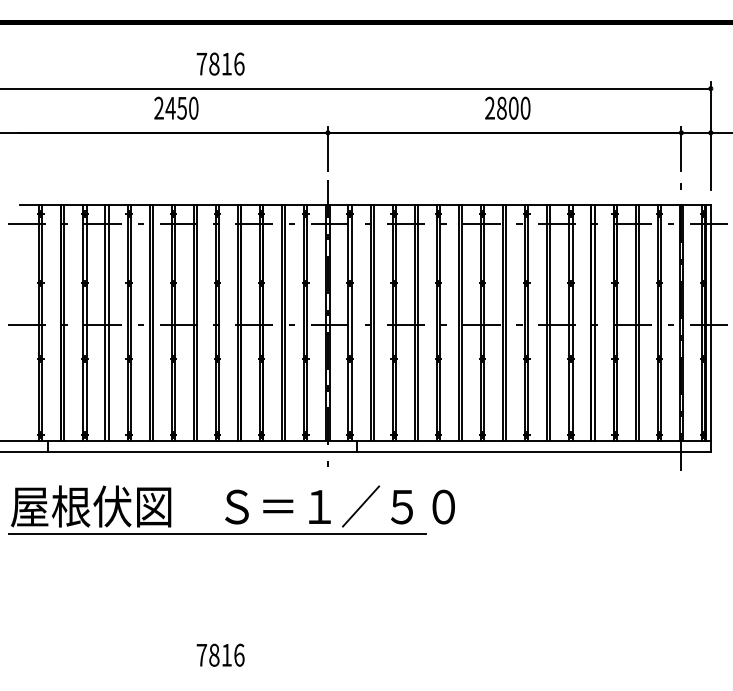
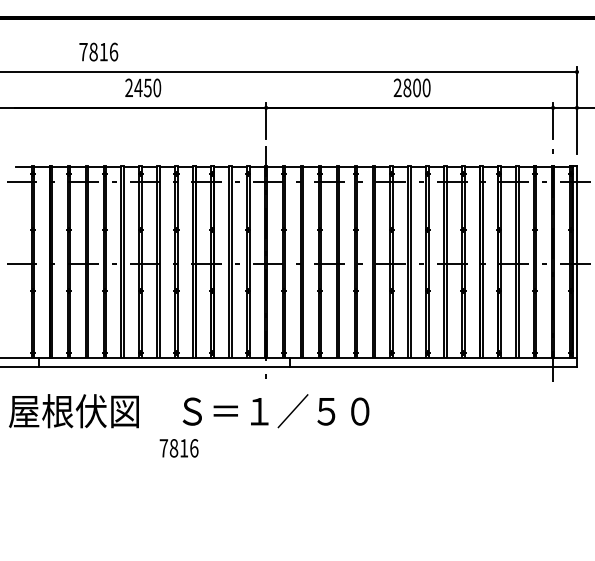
text: (220, 63) -> (98, 51), moved
line: (217, 533) -> (176, 433), removed
text: (220, 654) -> (178, 447), moved

